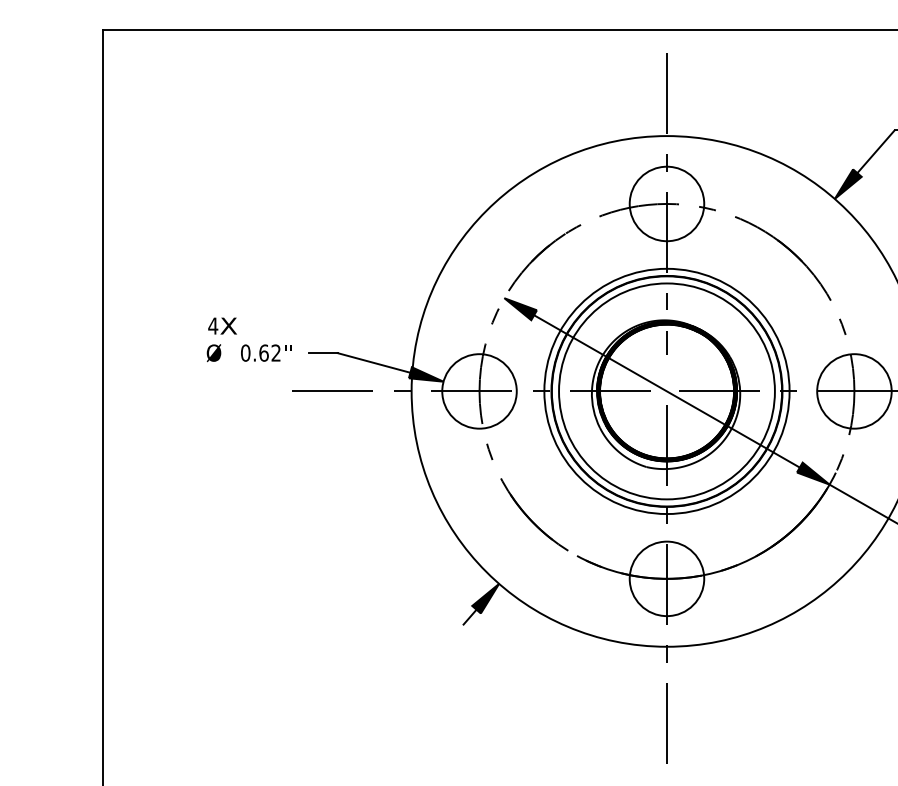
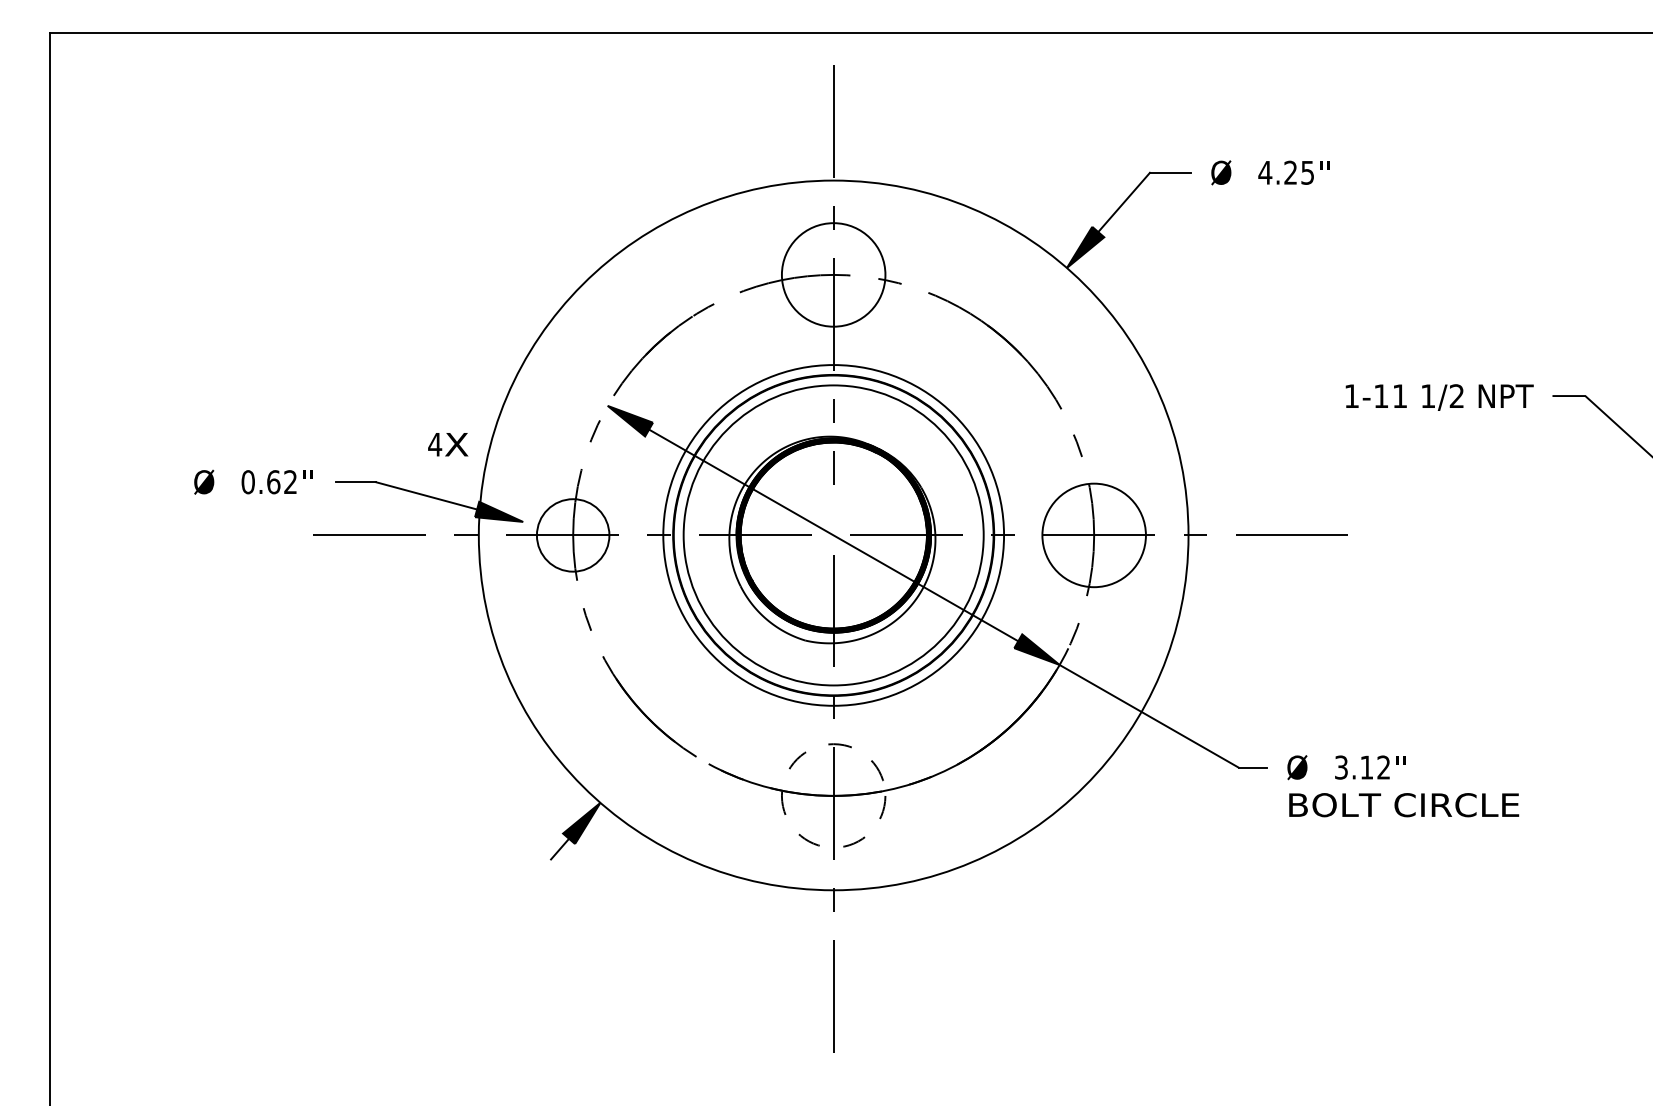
text: (222, 325) -> (448, 444), moved
circle: (479, 391) -> (572, 535), size x0.7
circle: (666, 578) -> (833, 795), solid -> dashed

